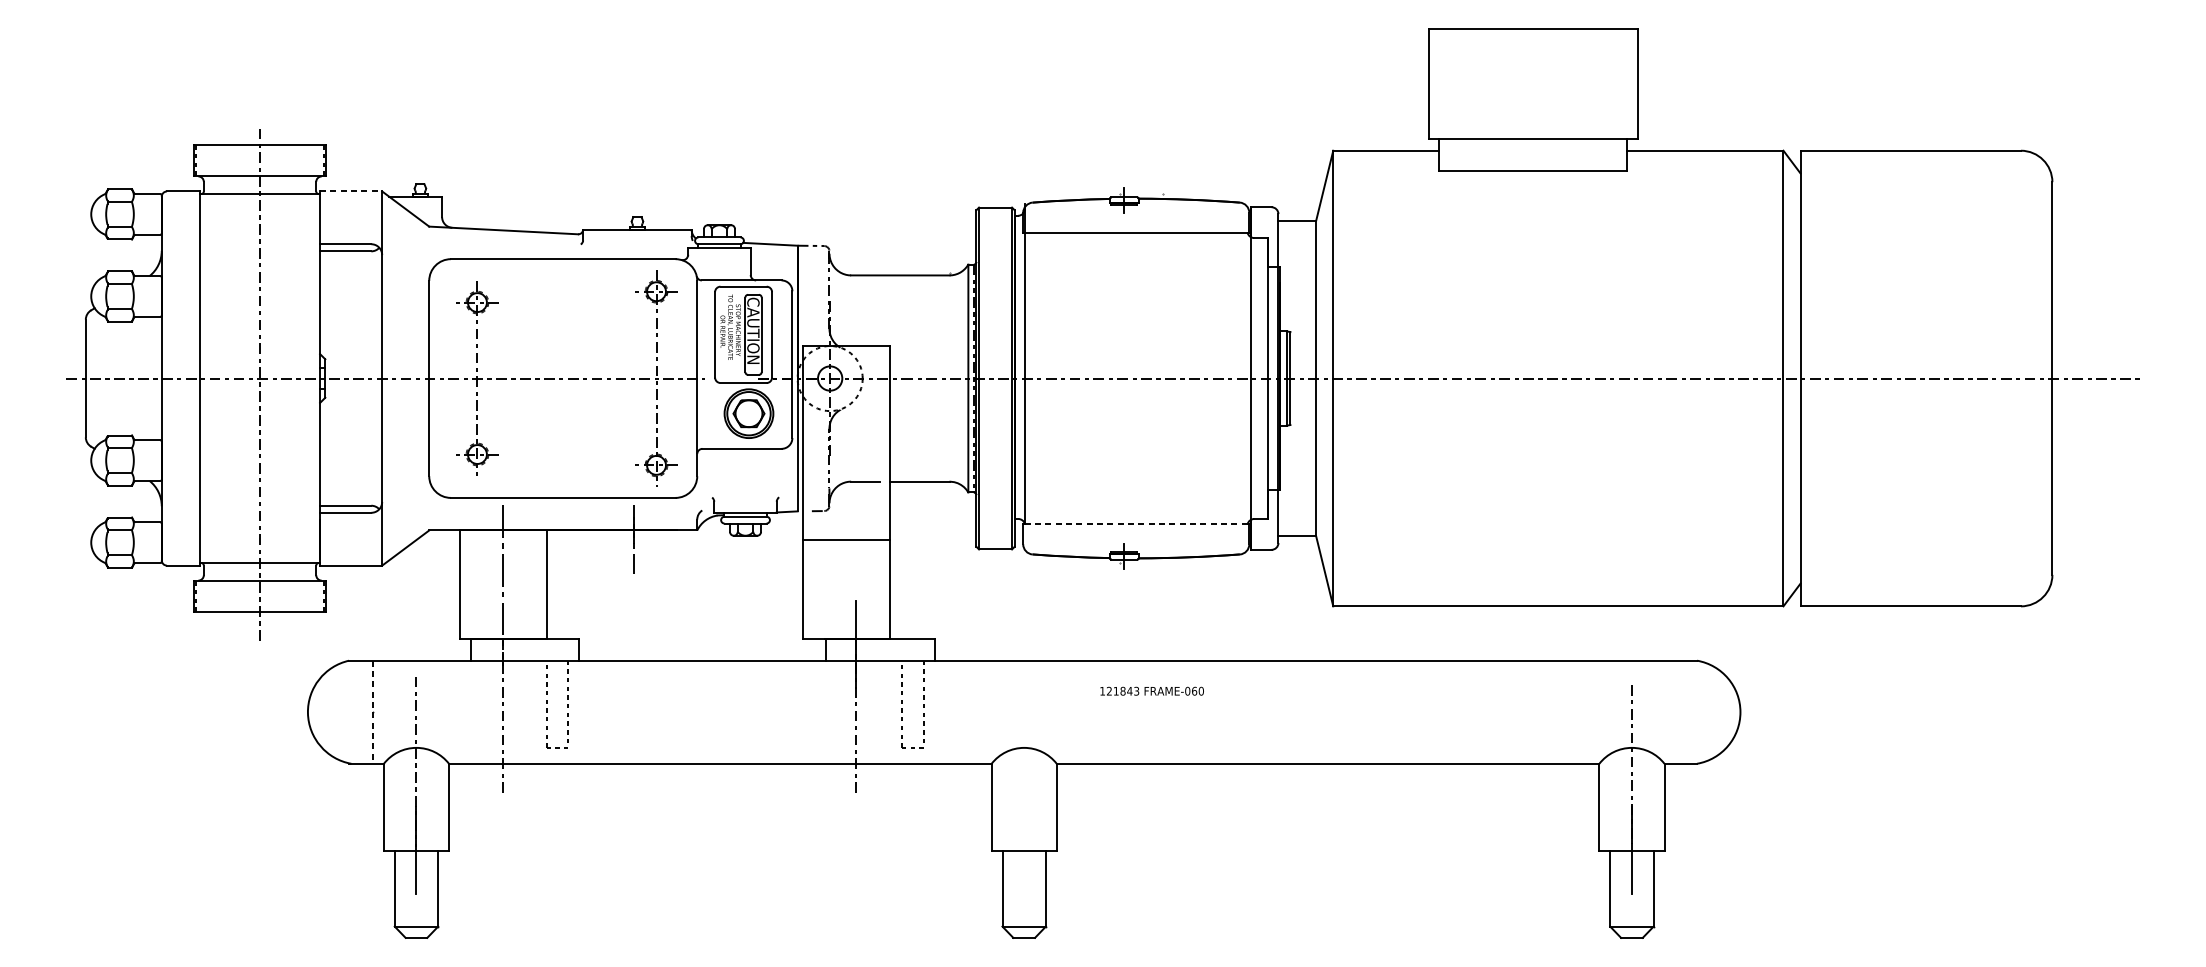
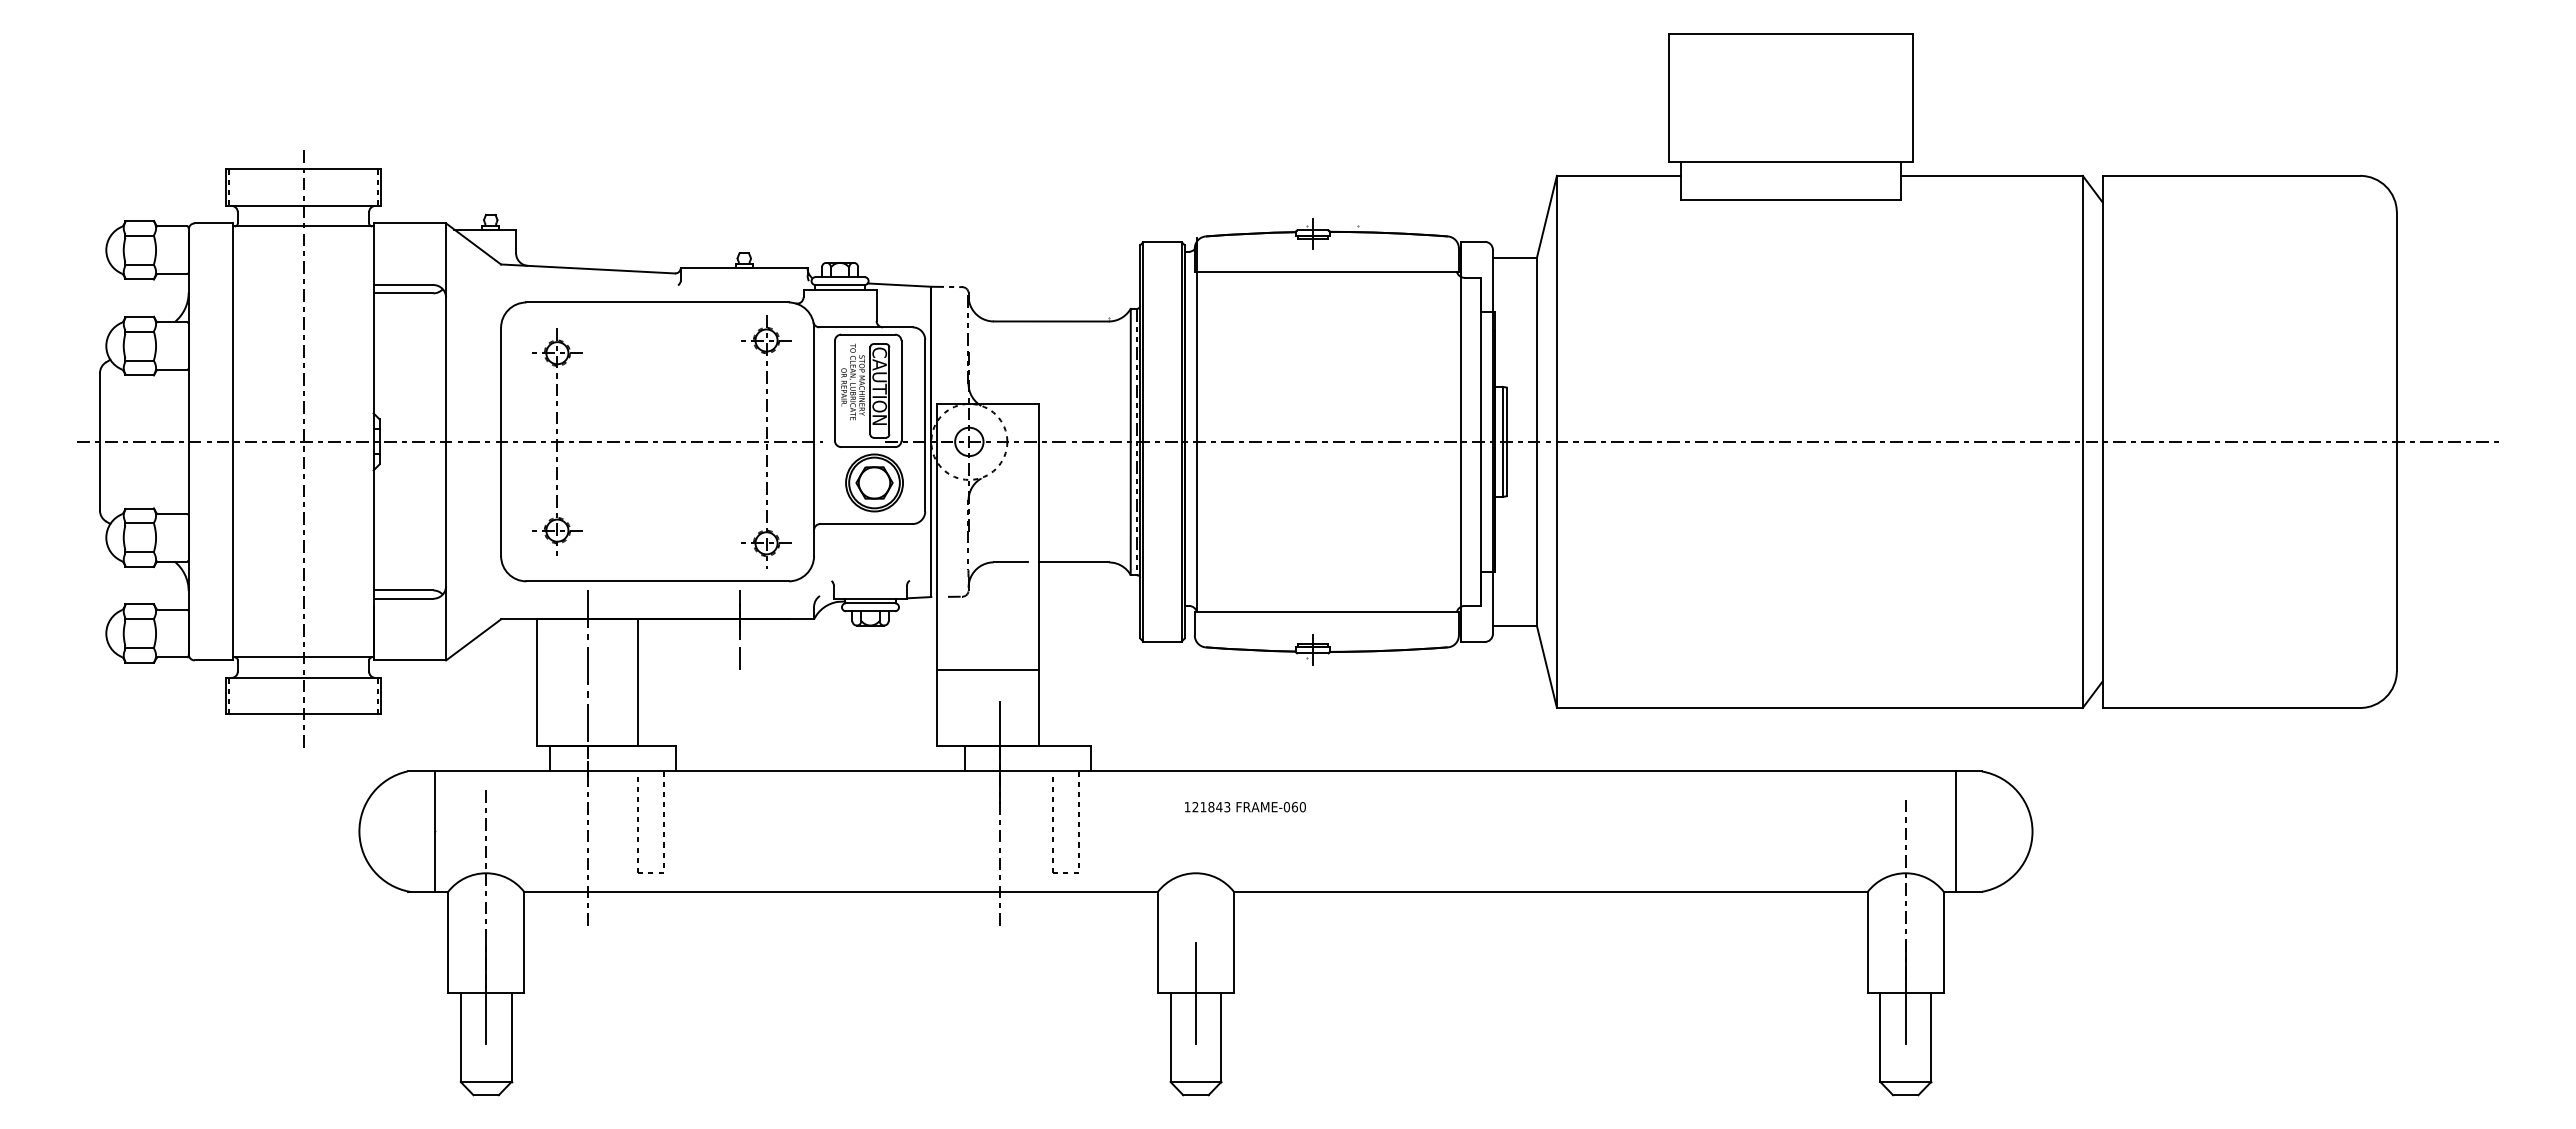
line: (351, 191) -> (410, 223), dashed -> solid
line: (1135, 523) -> (1326, 611), dashed -> solid
line: (845, 540) -> (987, 670), moved
text: (1152, 691) -> (1245, 807), moved
line: (373, 712) -> (435, 832), dashed -> solid
line: (1675, 712) -> (1956, 831), added
line: (1023, 849) -> (1195, 992), added

